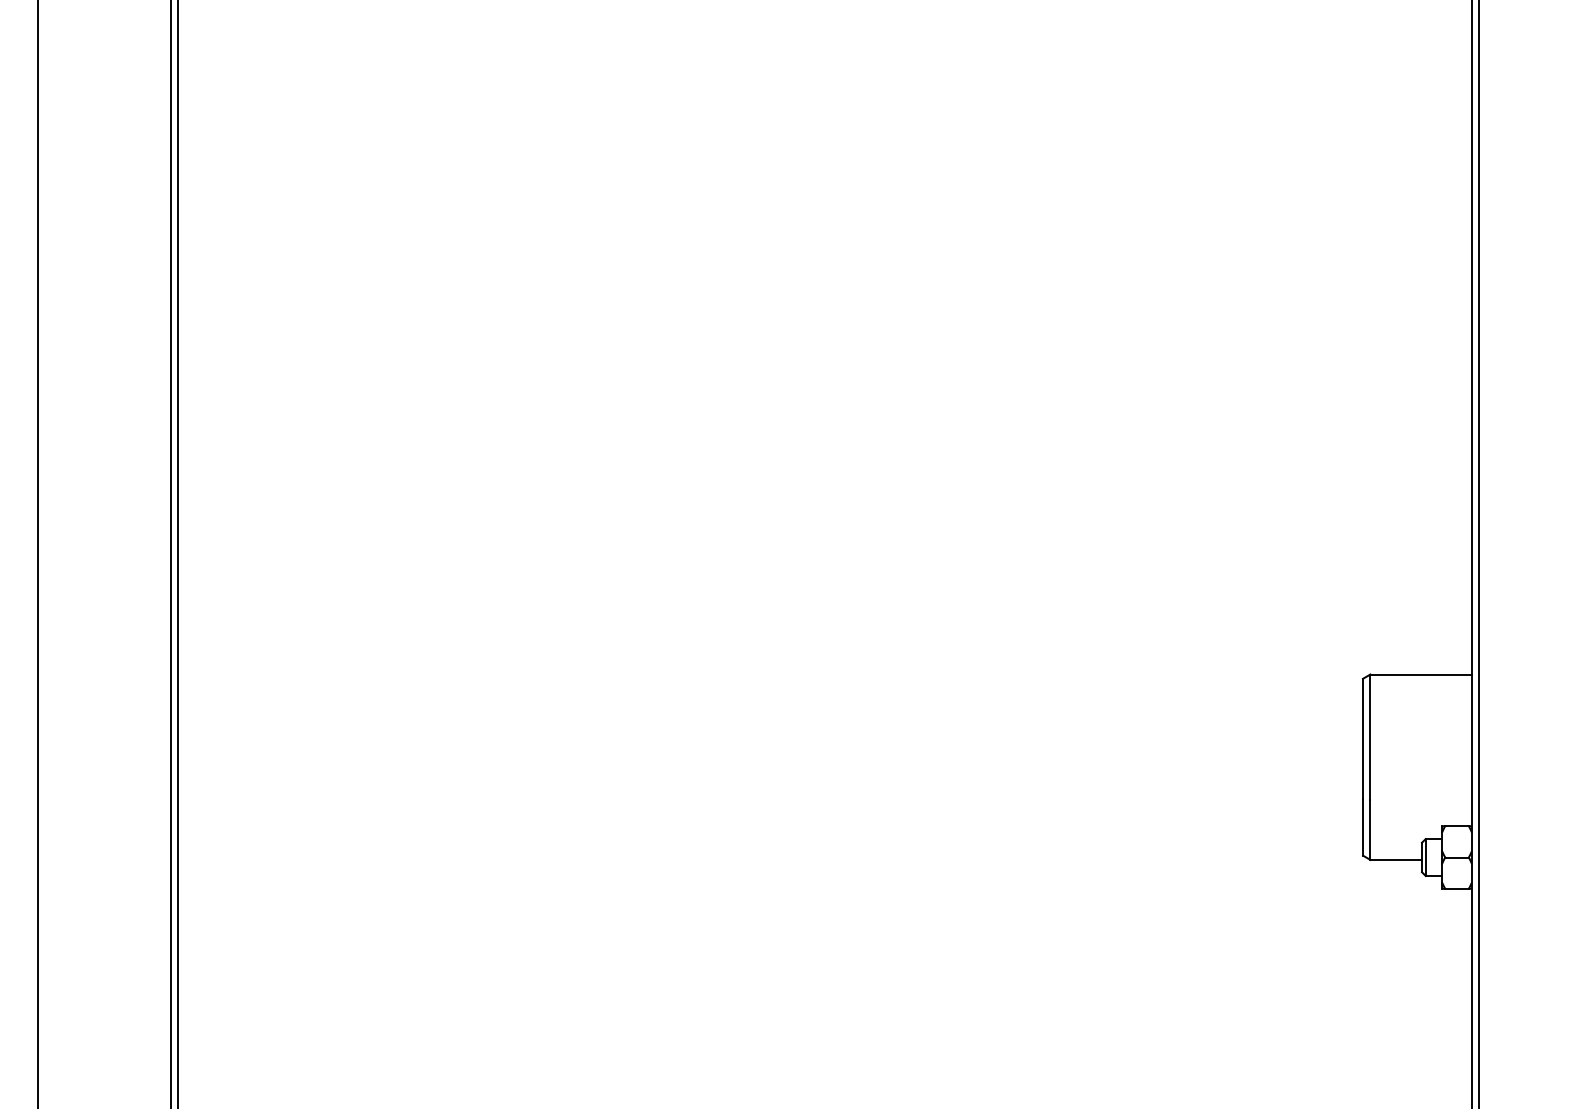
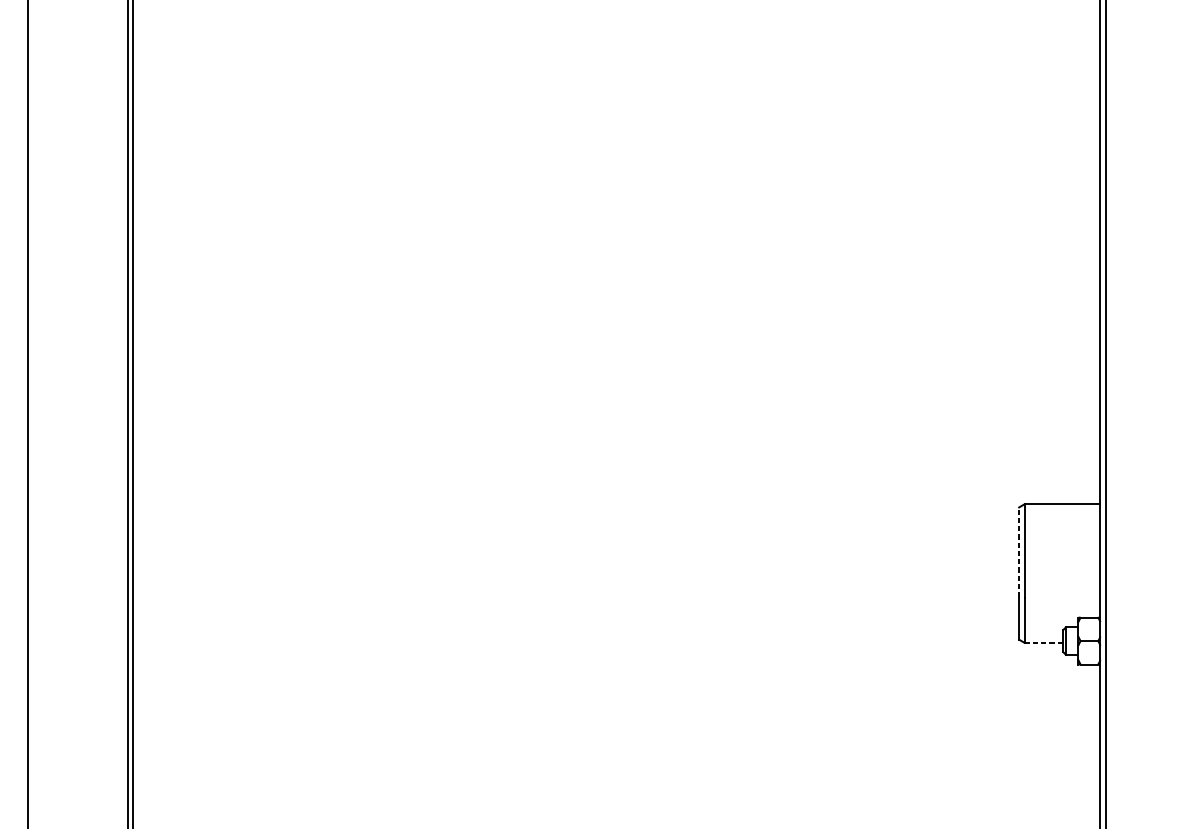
line: (1363, 738) -> (1019, 552), solid -> dashed
line: (1396, 859) -> (1044, 642), solid -> dashed

